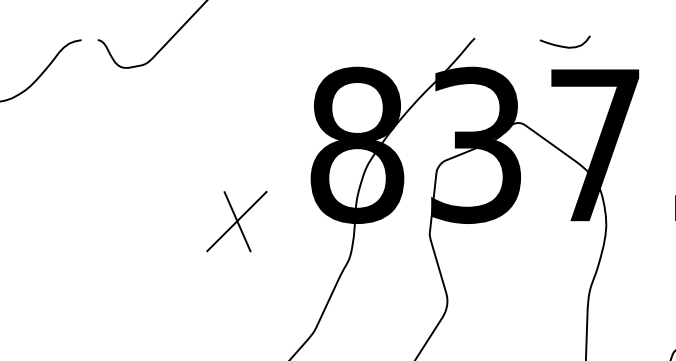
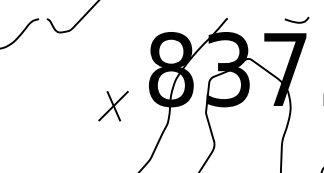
curve: (564, 44) -> (296, 21), moved

